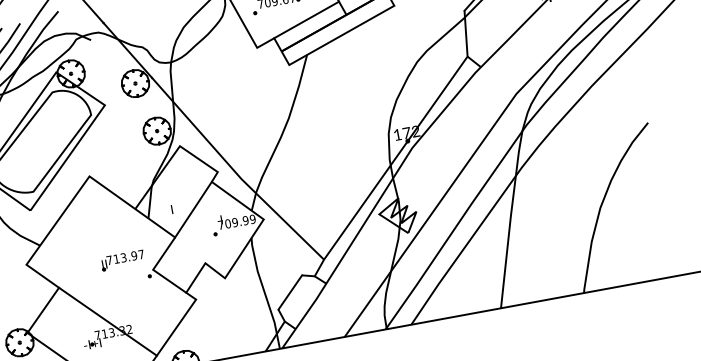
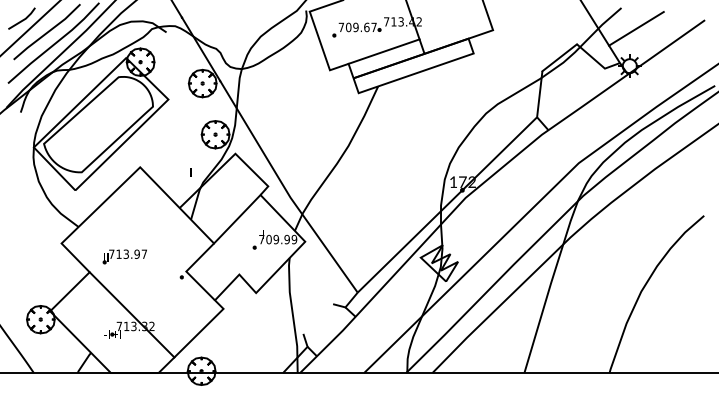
text: (171, 209) -> (190, 172), moved
part: (122, 260) -> (124, 256), moved
line: (290, 291) -> (318, 318), removed

